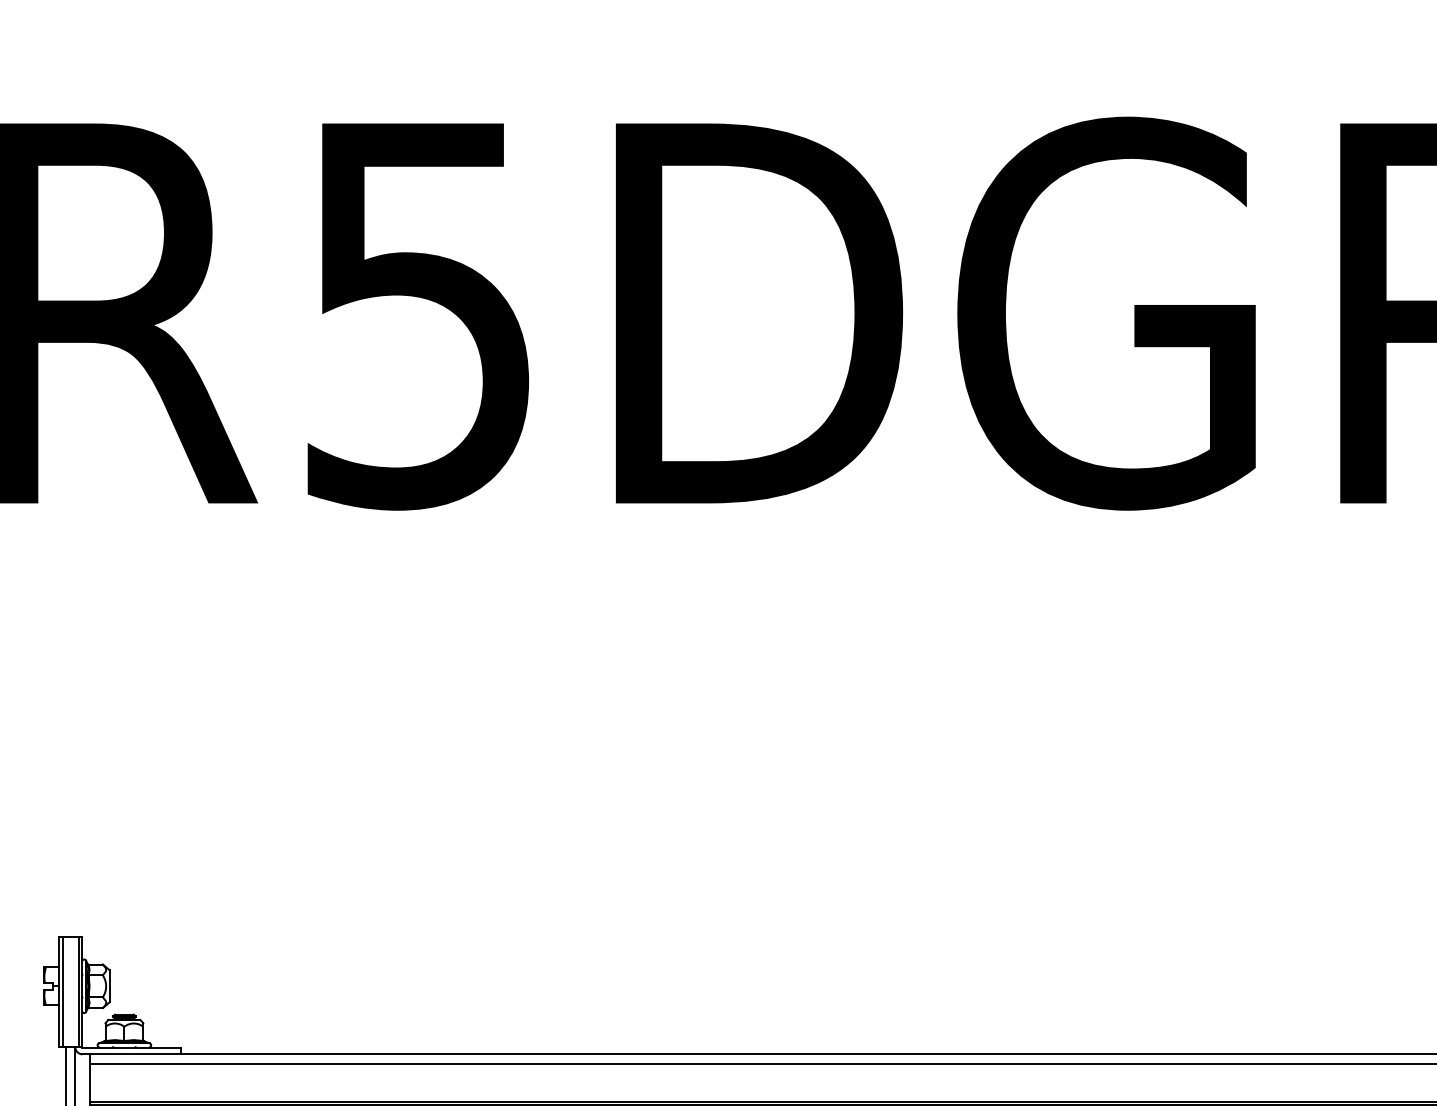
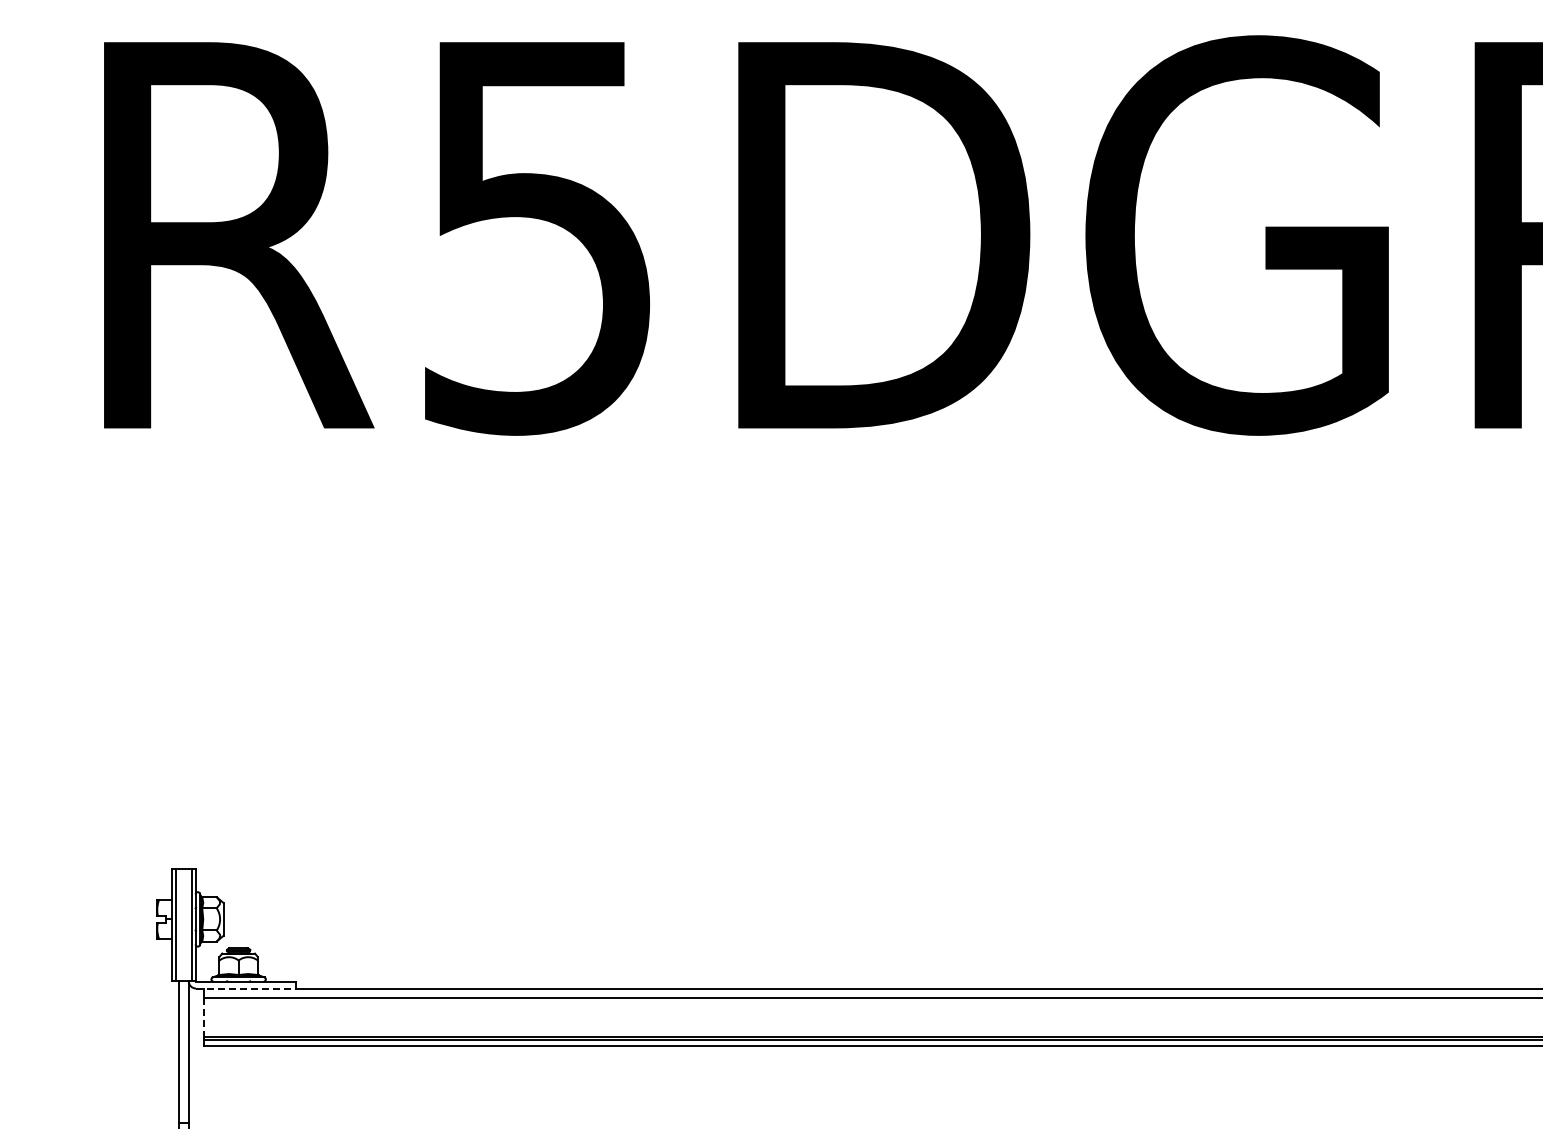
line: (132, 1054) -> (246, 988), solid -> dashed
line: (90, 1082) -> (204, 1017), solid -> dashed

